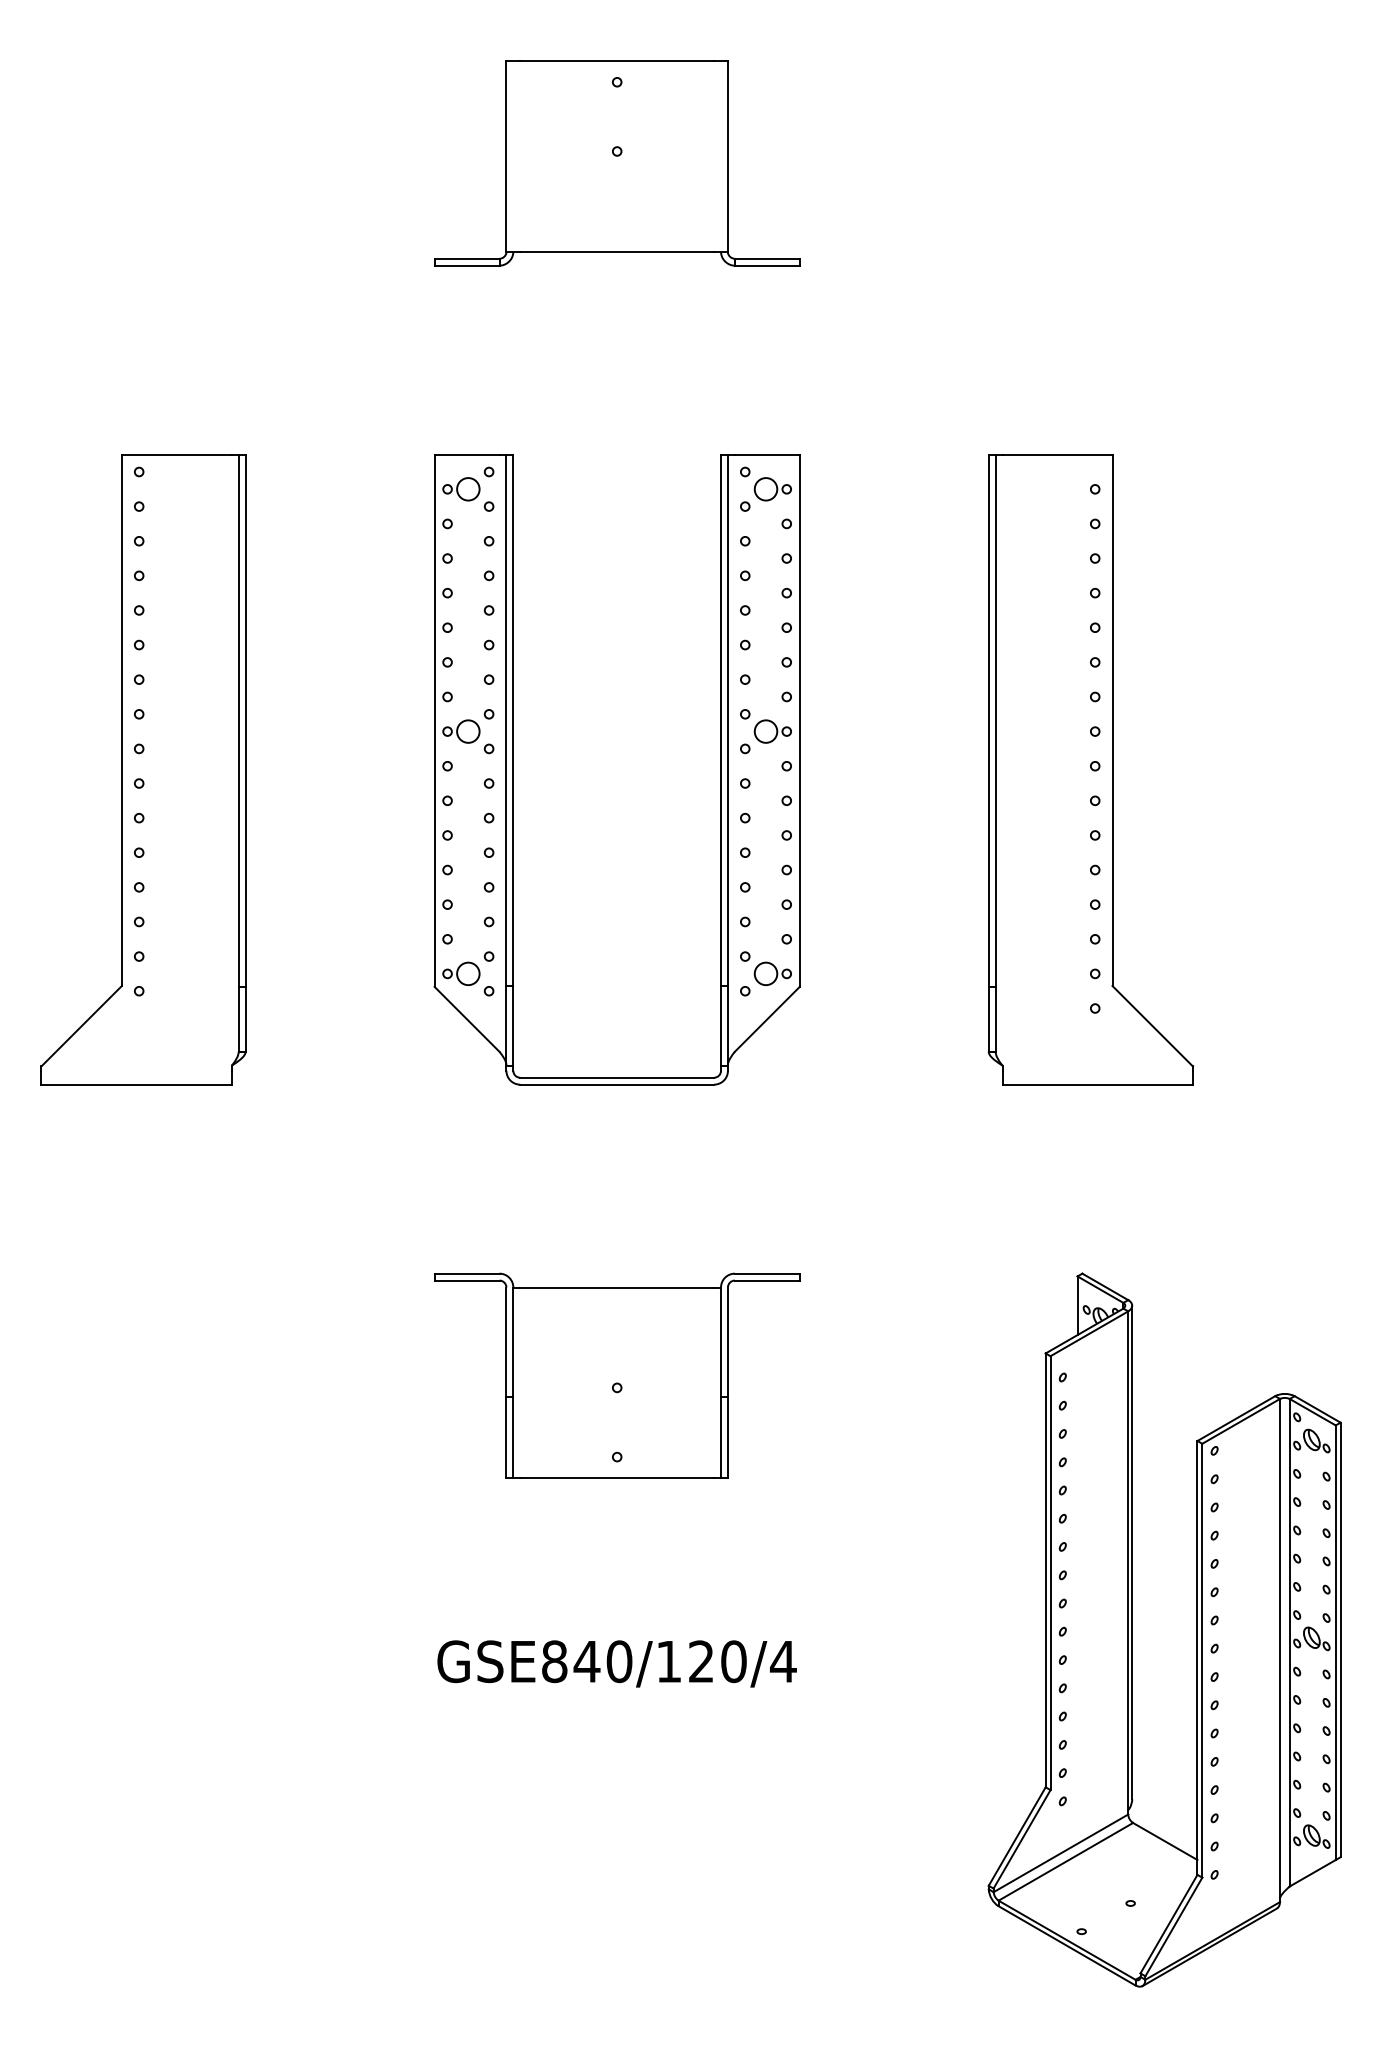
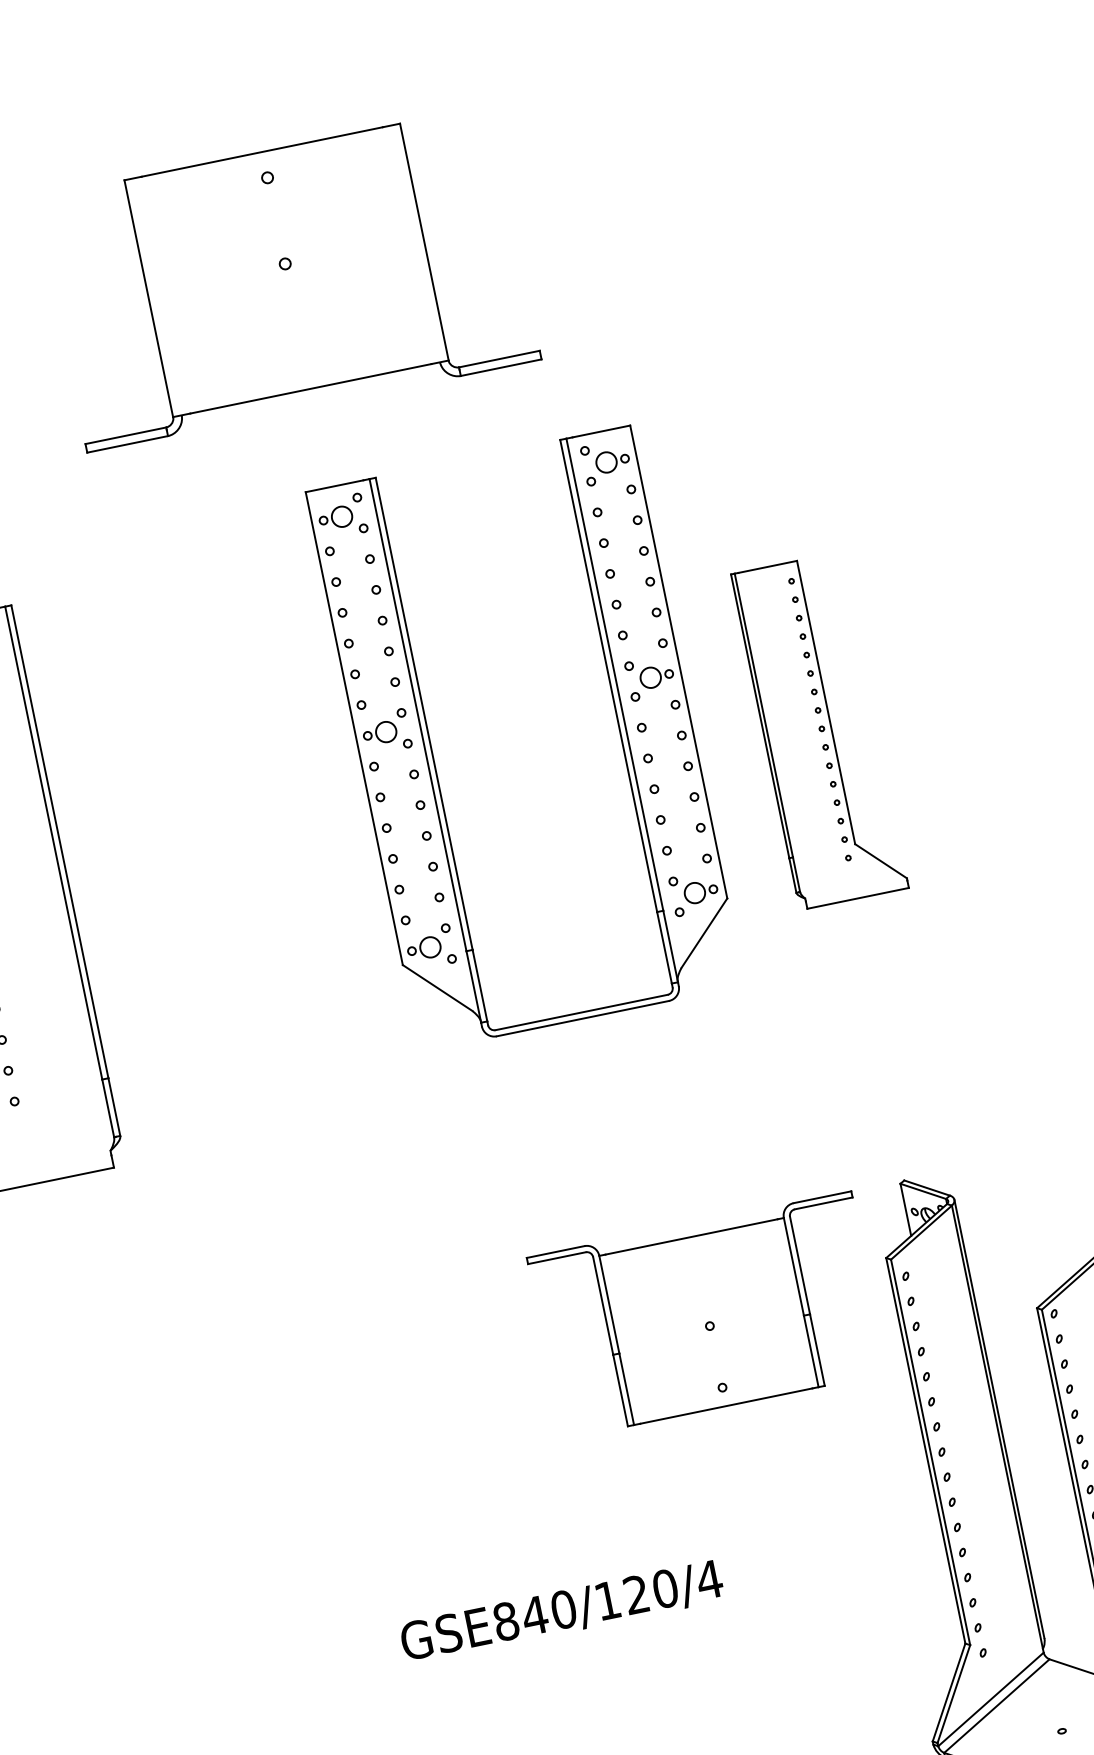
part: (617, 163) -> (288, 278), size x1.4
part: (513, 769) -> (433, 757), moved
part: (1090, 769) -> (819, 731), size x0.6
part: (617, 1375) -> (707, 1315), moved

